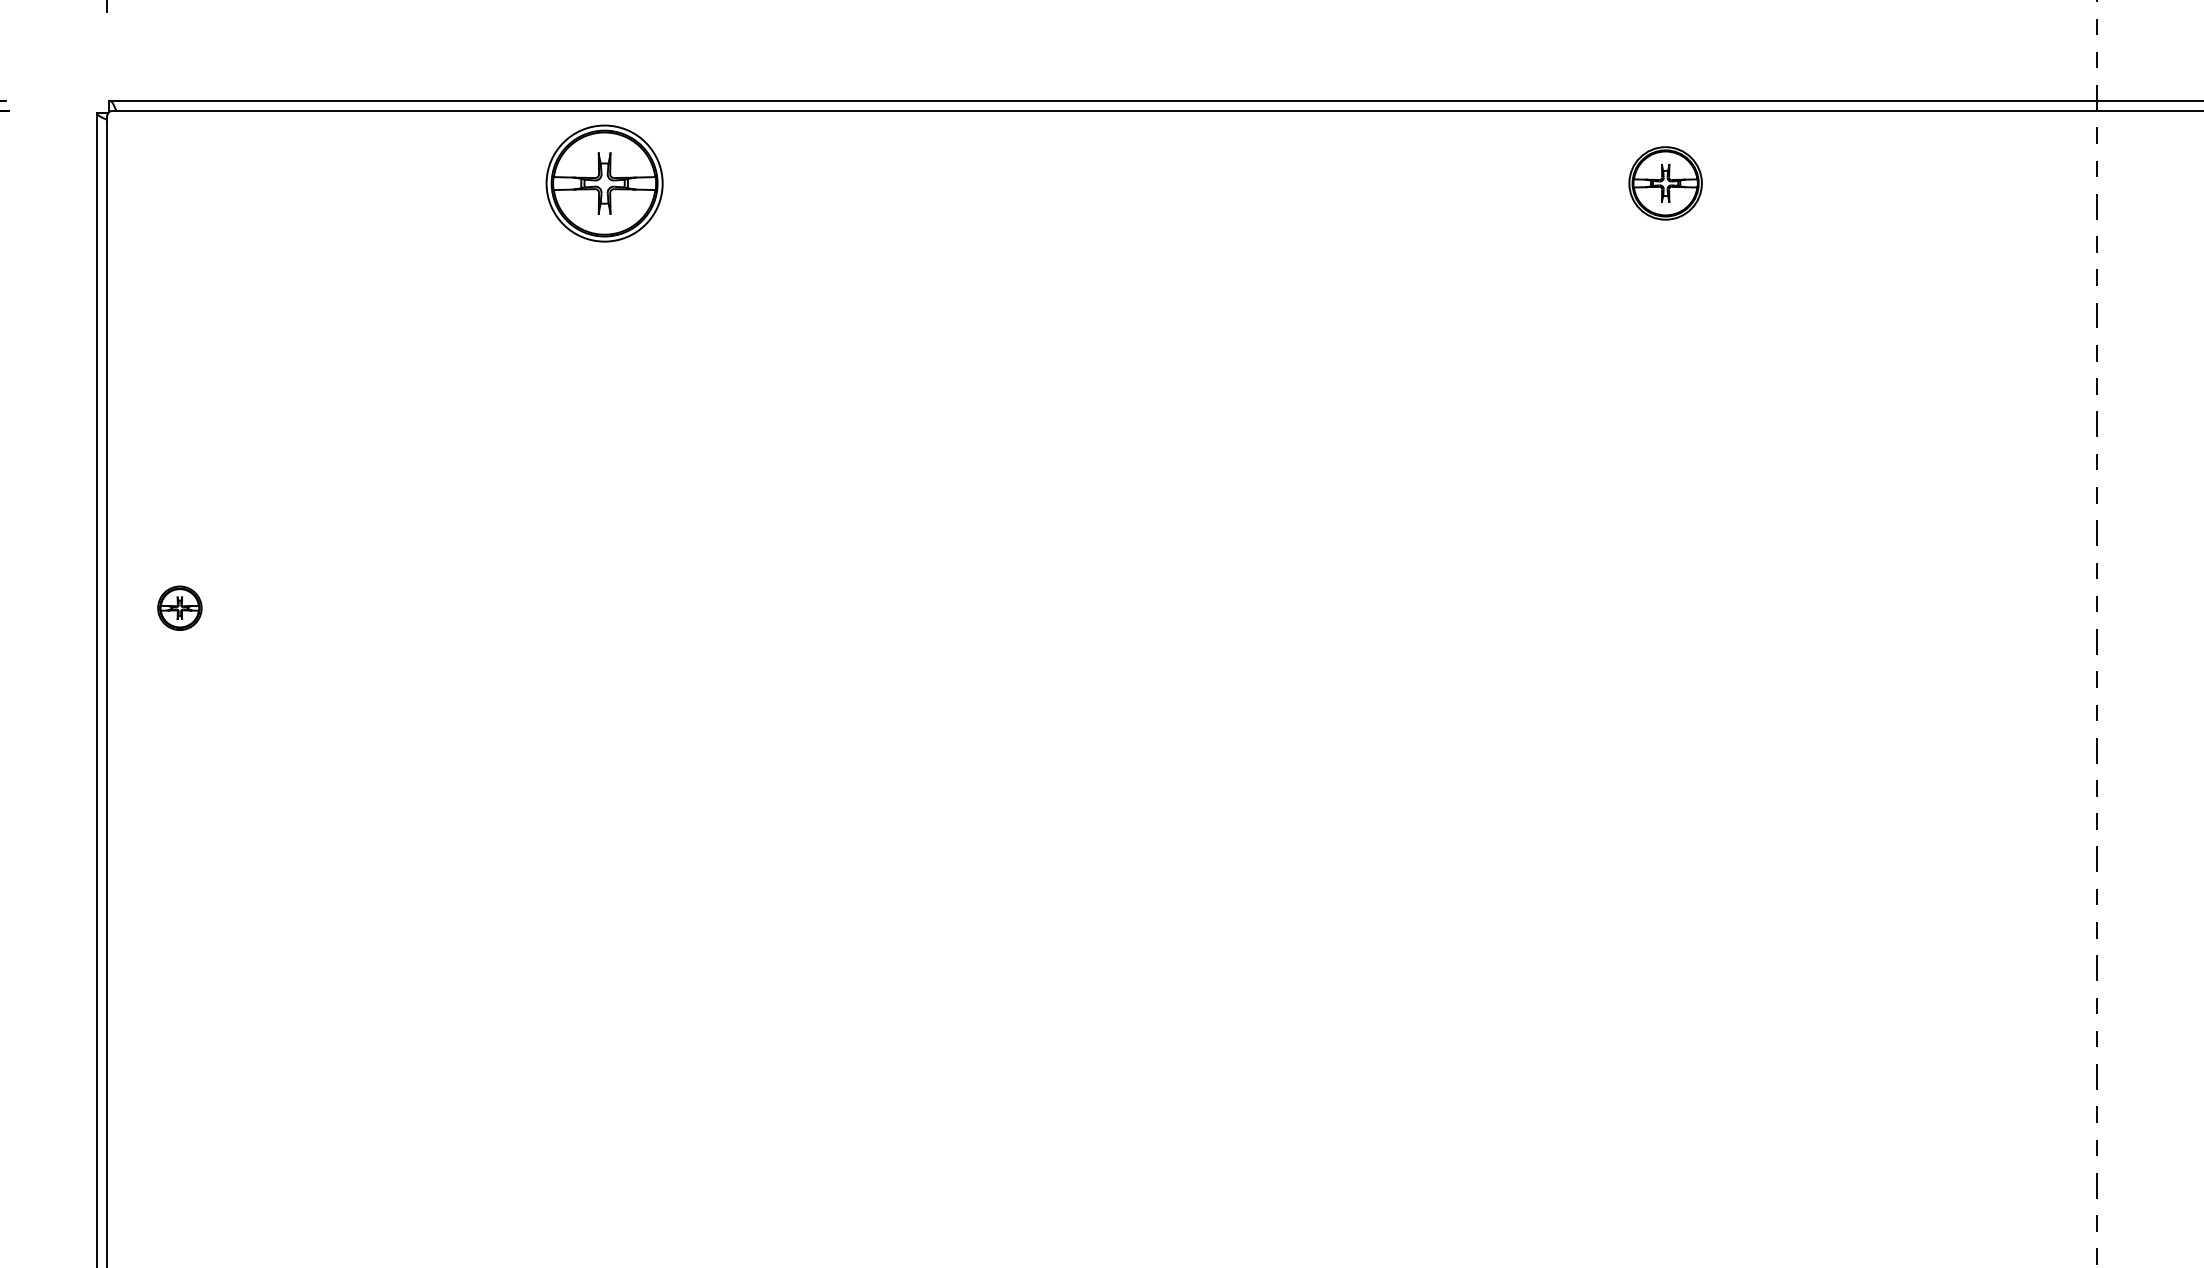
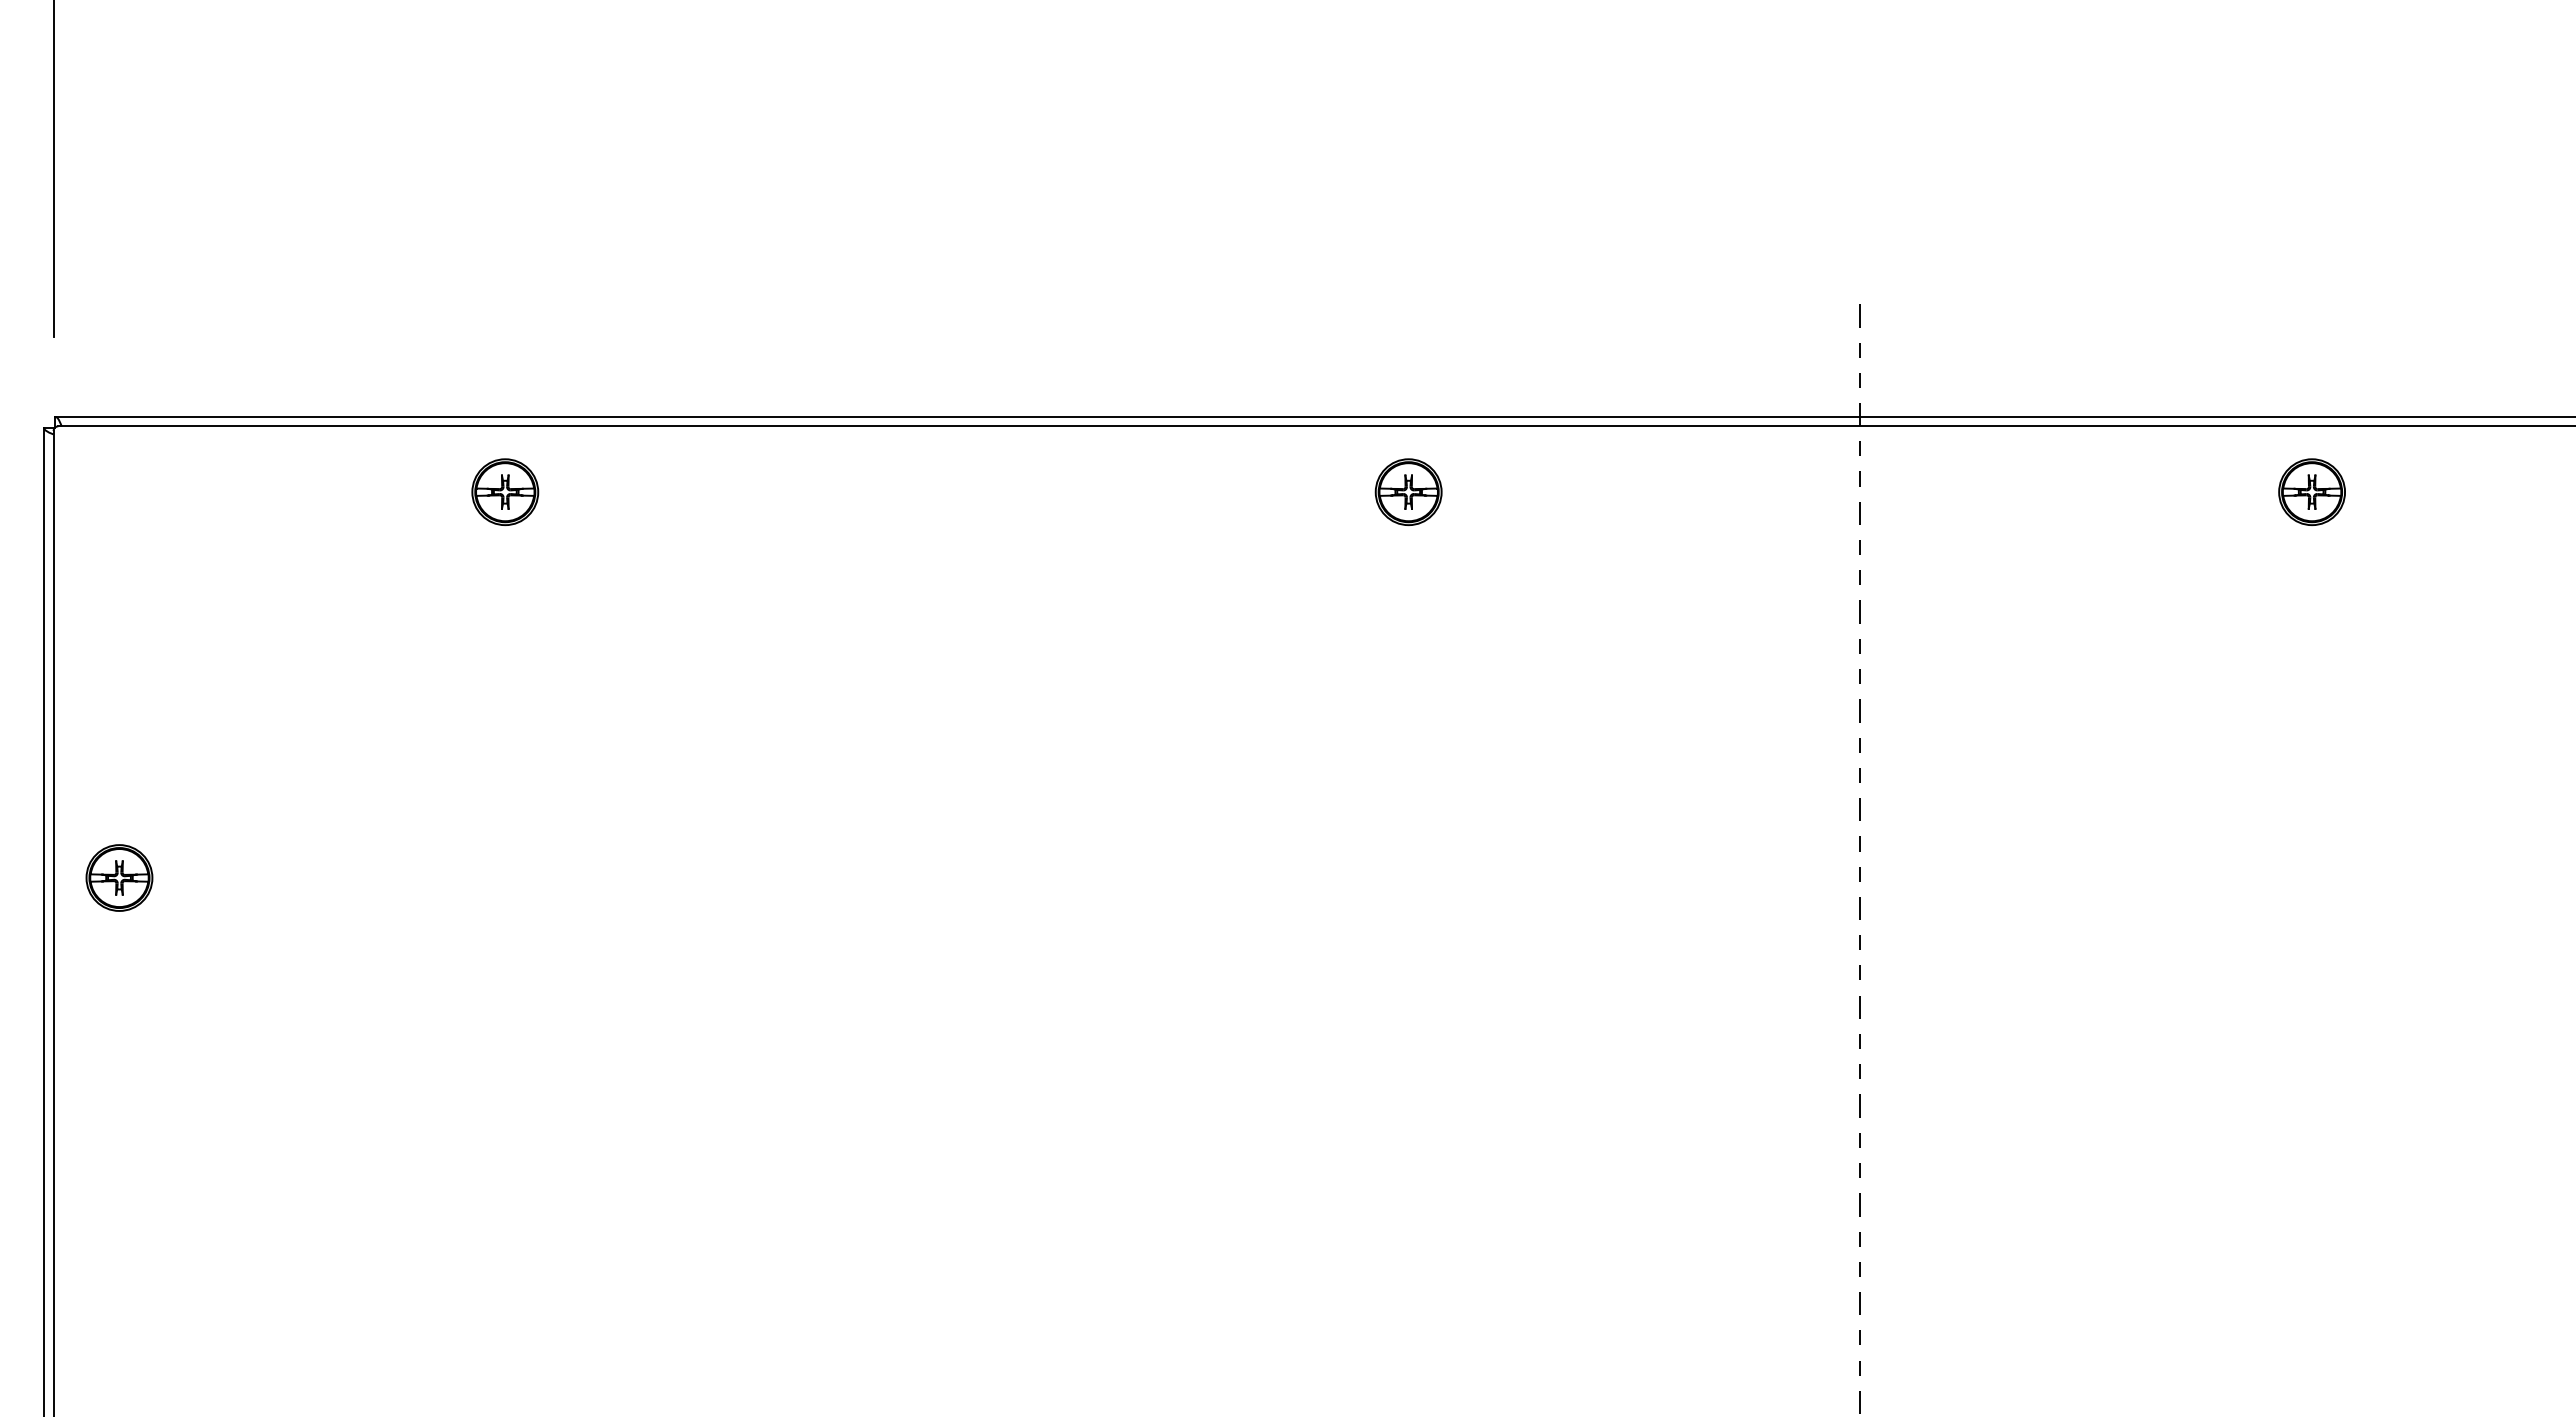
part: (604, 182) -> (505, 491), size x0.62
part: (1665, 182) -> (1408, 491), moved
part: (179, 607) -> (119, 877), size x1.67

